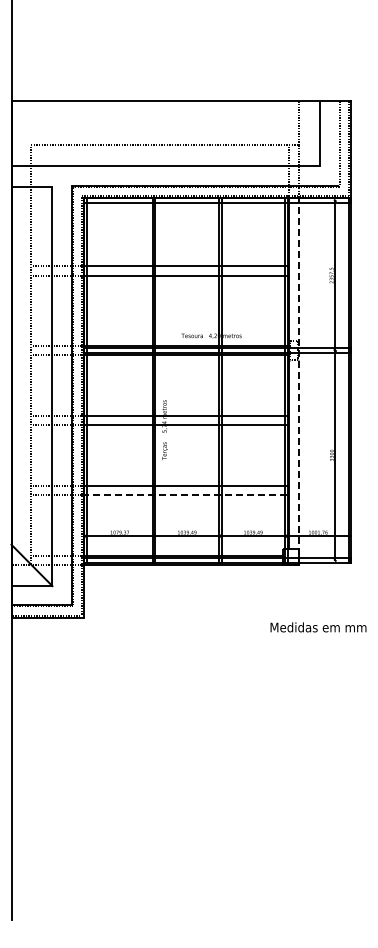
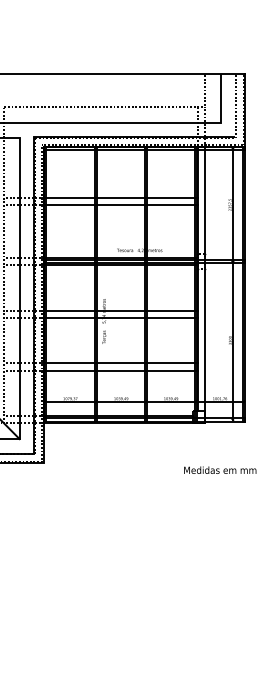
line: (298, 381) -> (205, 284), dashed -> solid
line: (186, 495) -> (120, 370), dashed -> solid

